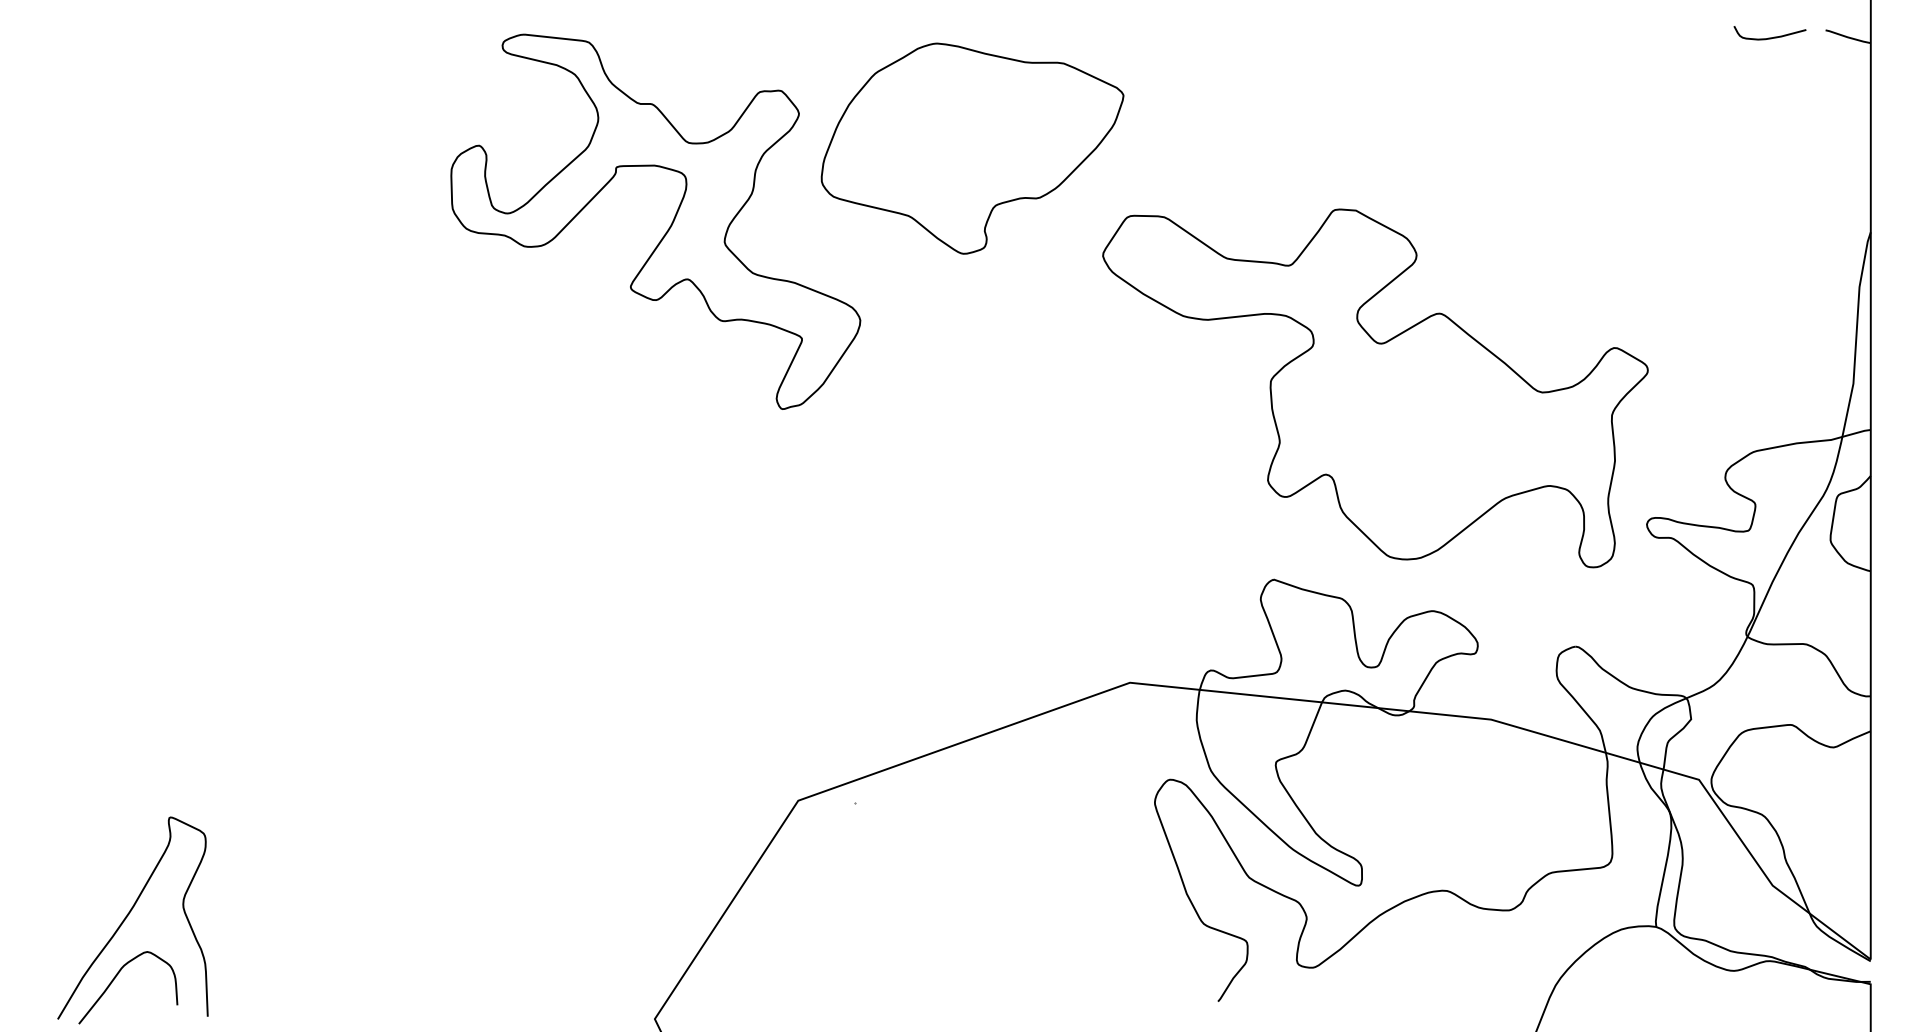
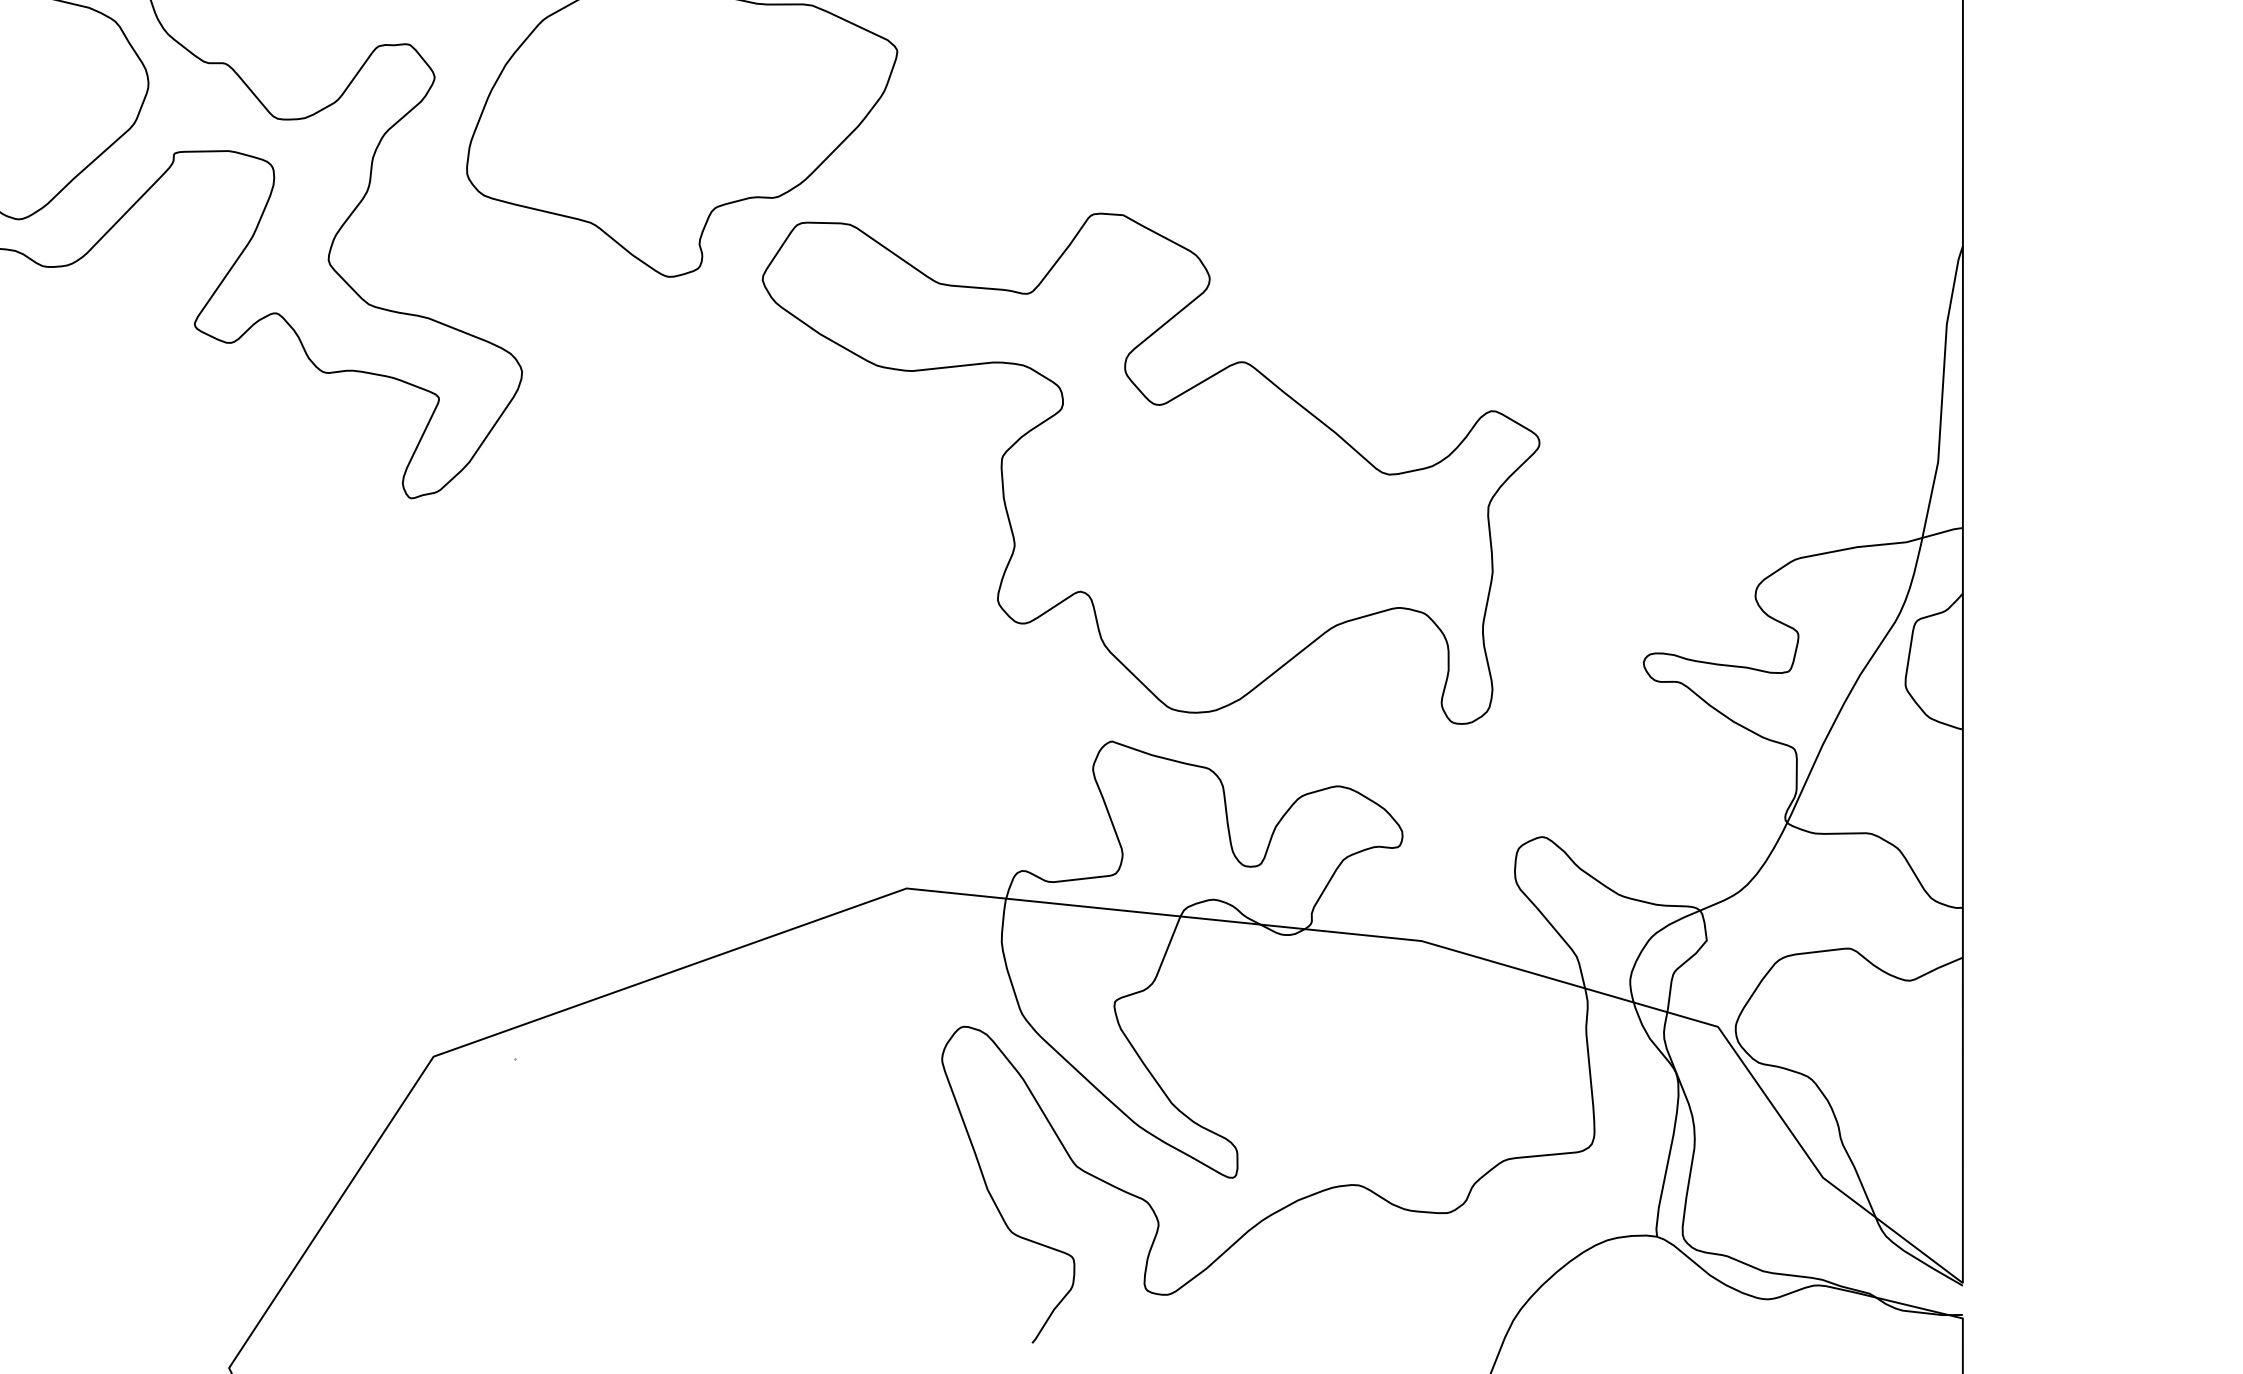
part: (1375, 388) -> (1151, 468), moved

